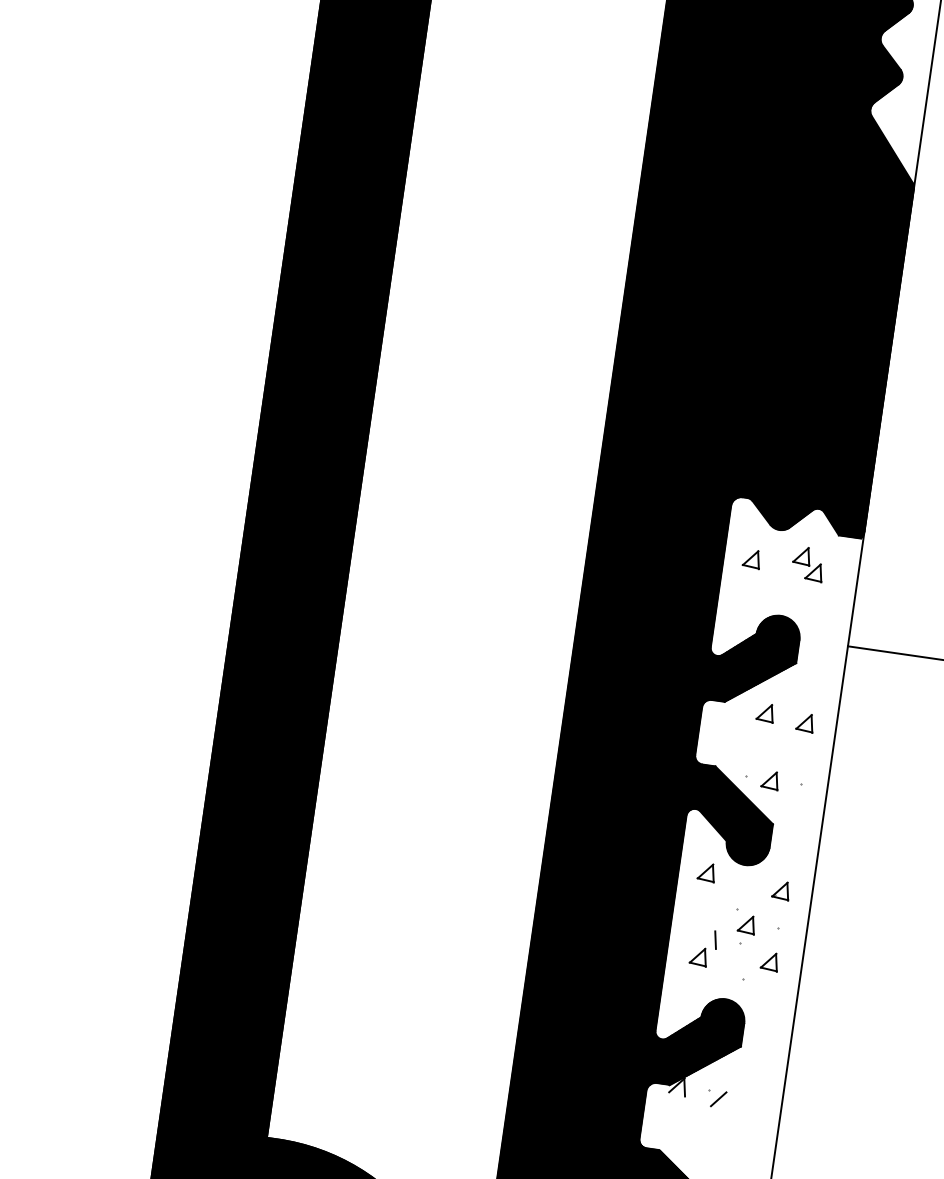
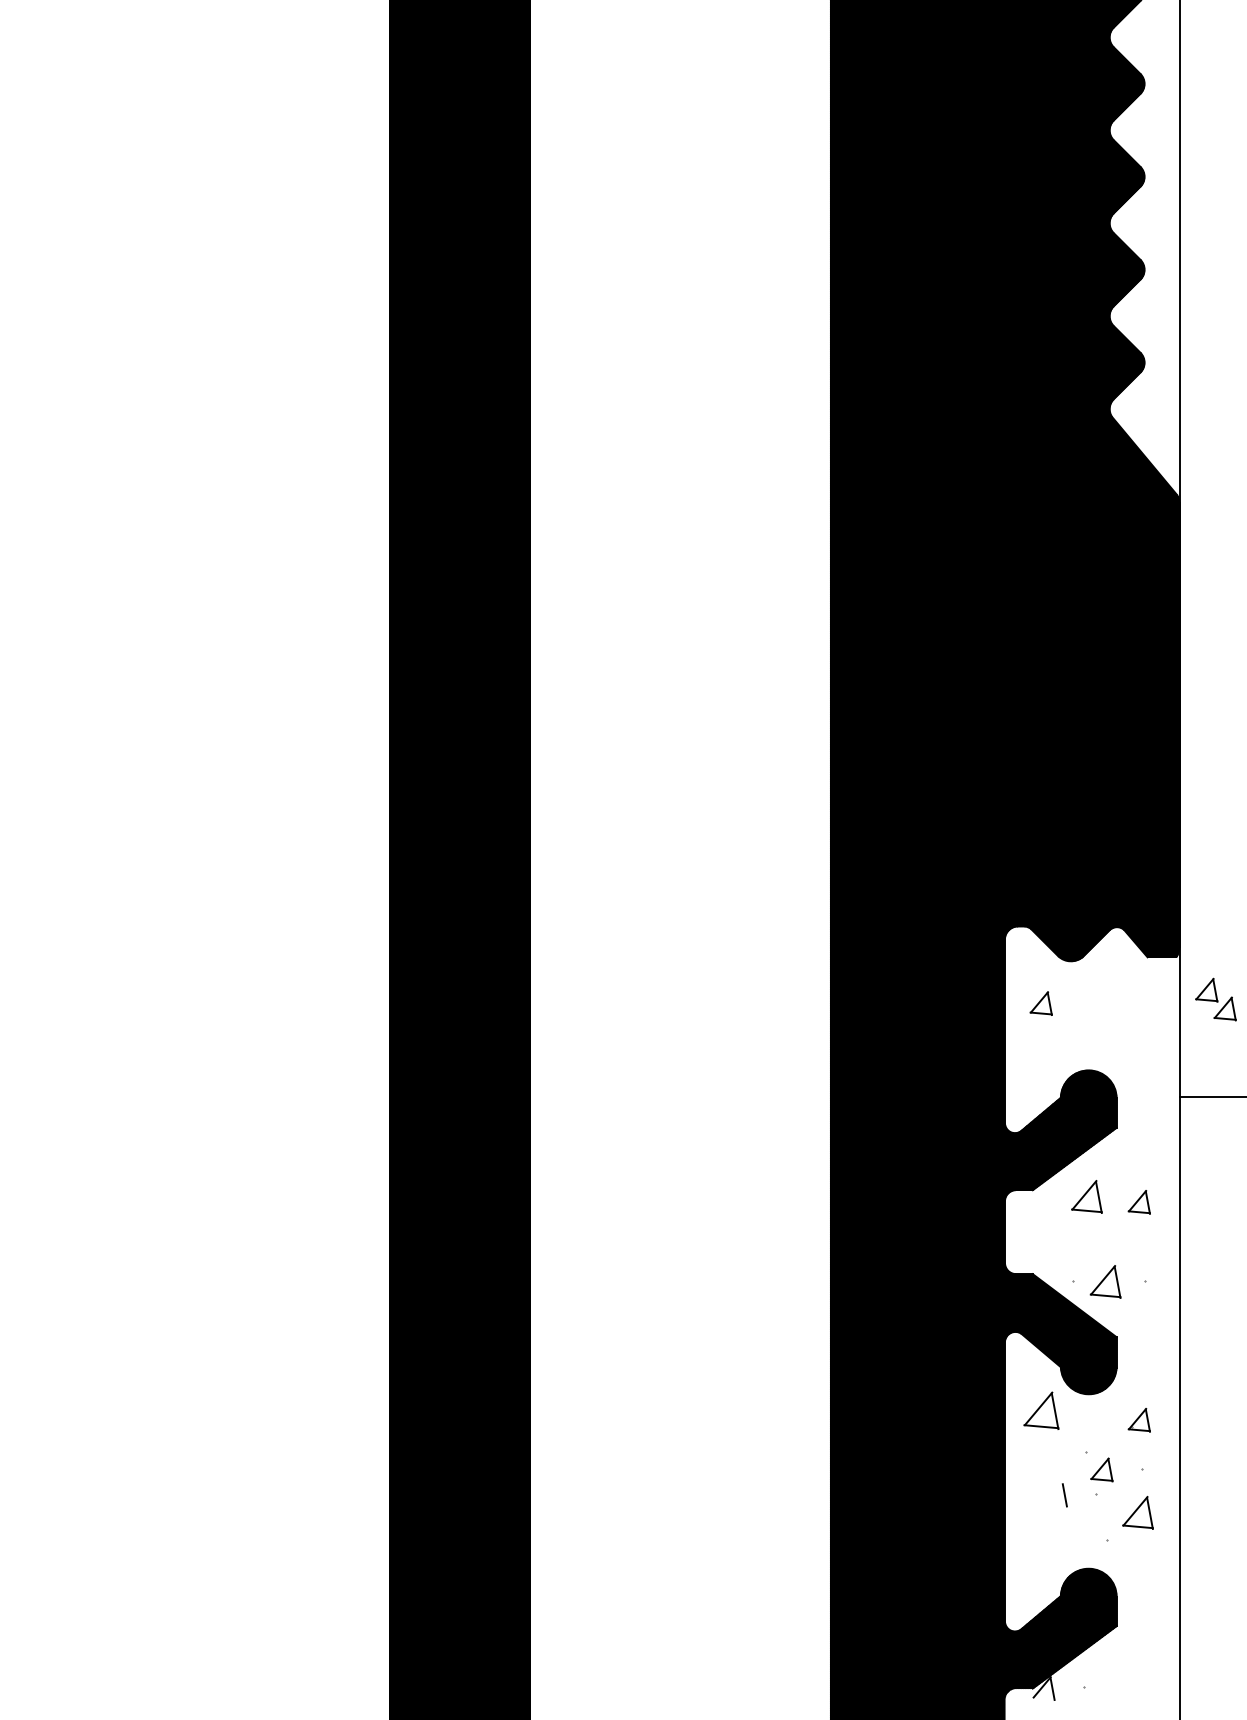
part: (807, 564) -> (1215, 999), moved
part: (765, 712) -> (1086, 1196), size x1.4
part: (769, 780) -> (1104, 1281), size x1.4
part: (706, 872) -> (1040, 1410), size x1.6
part: (698, 956) -> (1046, 1519), removed
part: (769, 961) -> (1137, 1512), size x1.4
line: (718, 1099) -> (1097, 1697), removed

